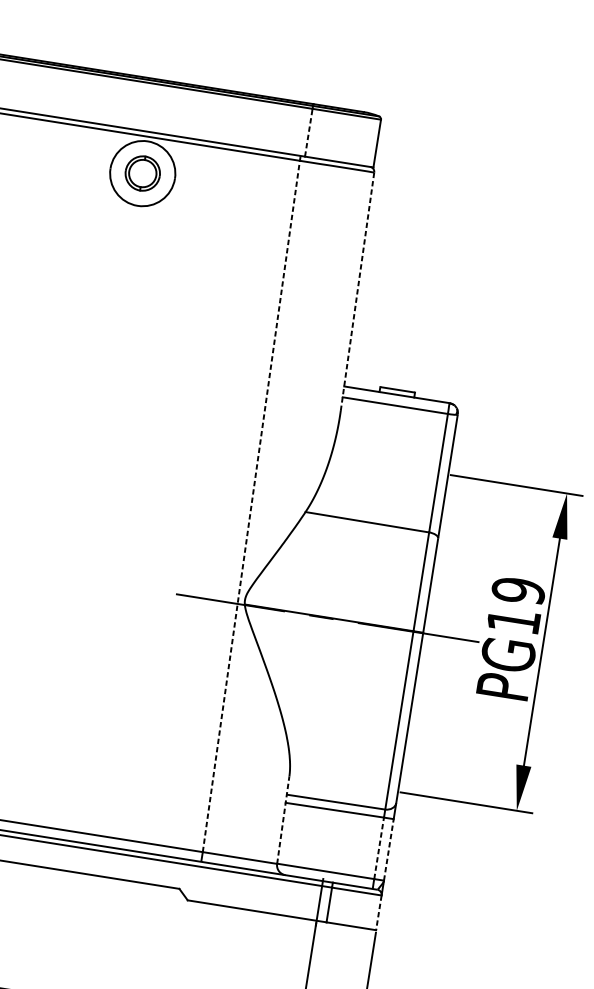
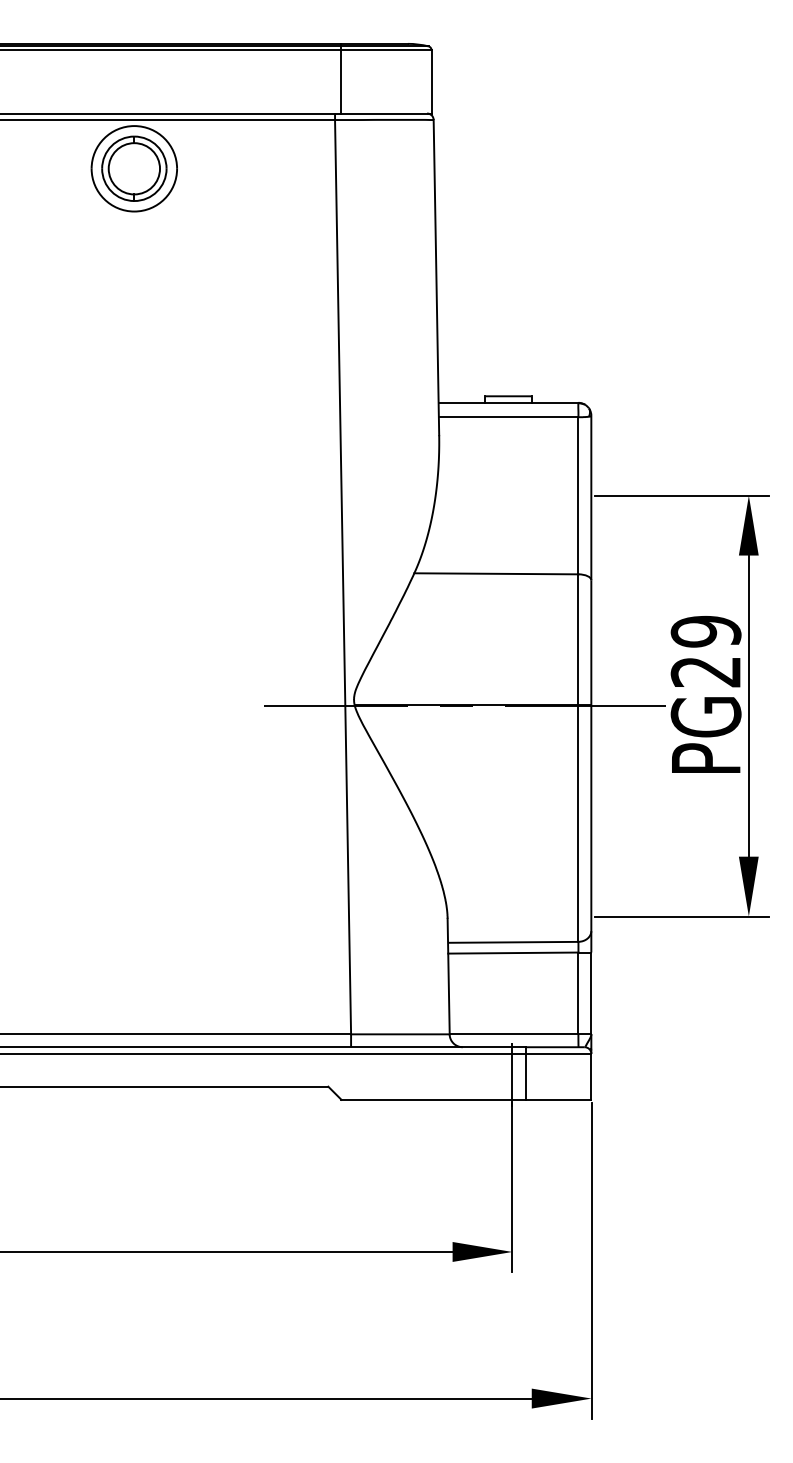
line: (308, 132) -> (340, 81), dashed -> solid
part: (142, 173) -> (134, 168), size x1.43
line: (357, 291) -> (436, 277), dashed -> solid
line: (251, 506) -> (343, 576), dashed -> solid
text: (513, 621) -> (705, 672), PG19 -> PG29
line: (283, 820) -> (448, 976), dashed -> solid
line: (379, 848) -> (578, 993), dashed -> solid
line: (388, 850) -> (591, 993), dashed -> solid
line: (378, 913) -> (591, 1077), dashed -> solid

